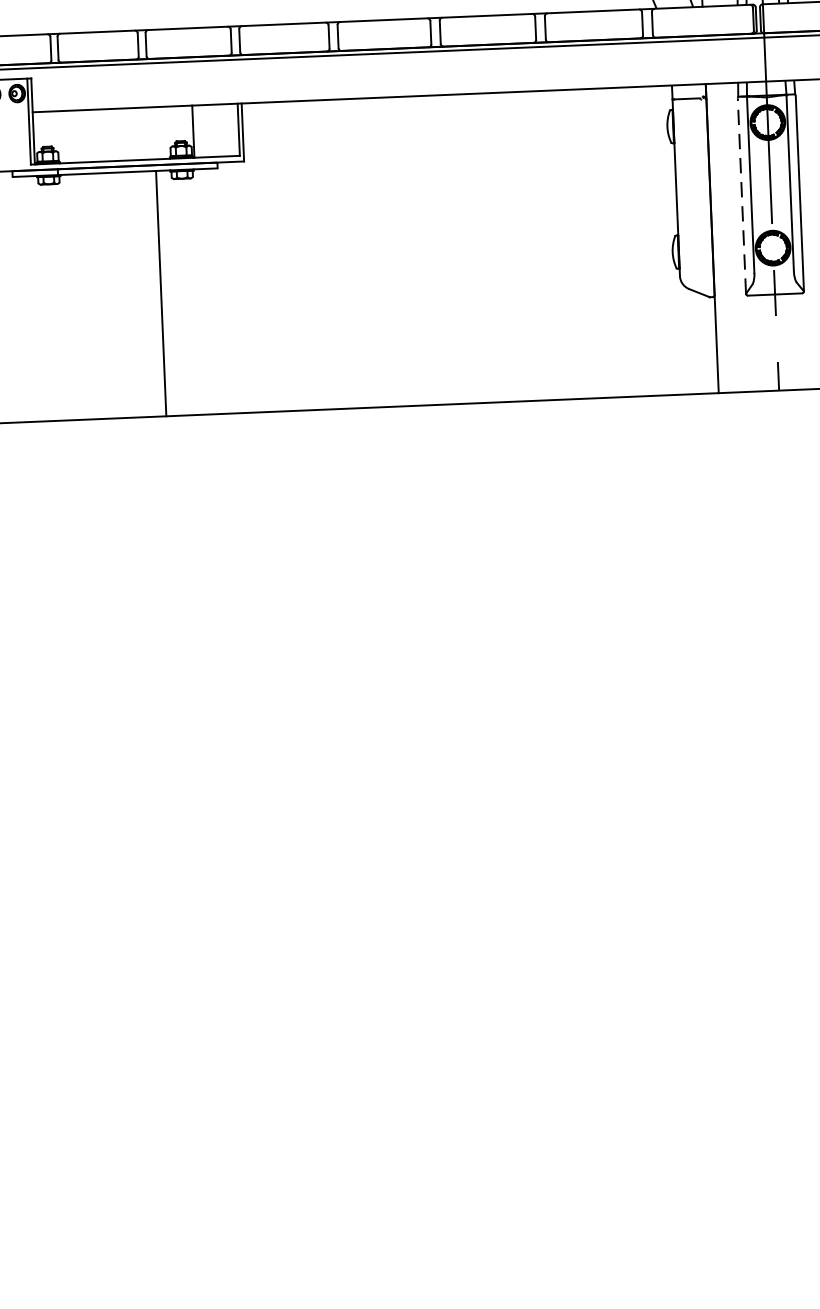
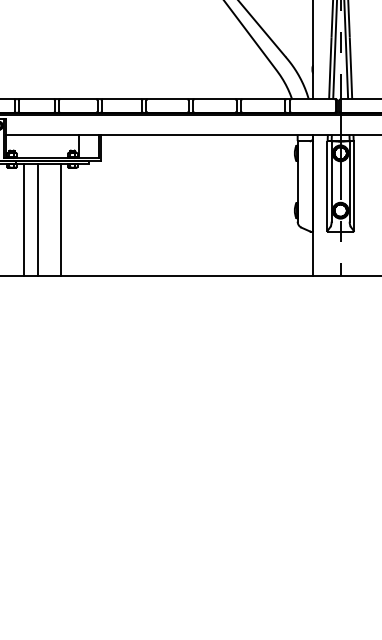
line: (742, 196) -> (327, 186), dashed -> solid
line: (112, 295) -> (38, 219), added
line: (79, 296) -> (23, 219), added

